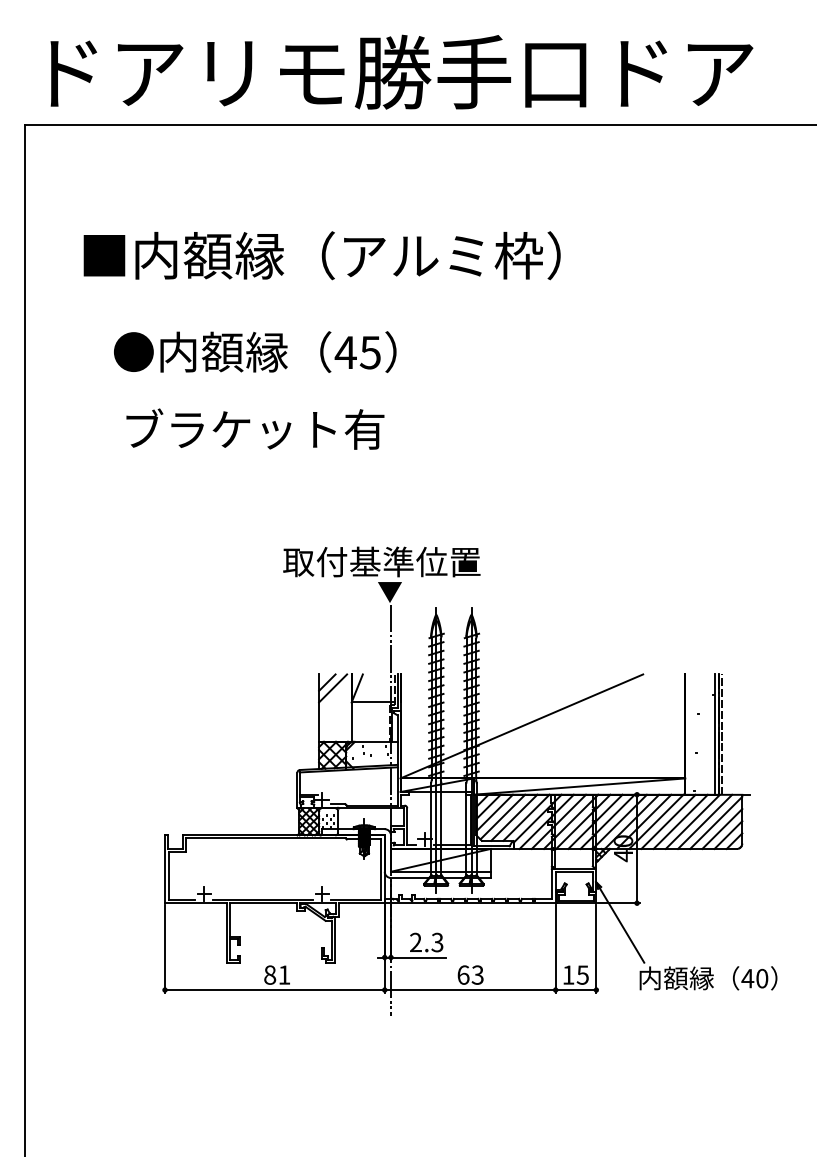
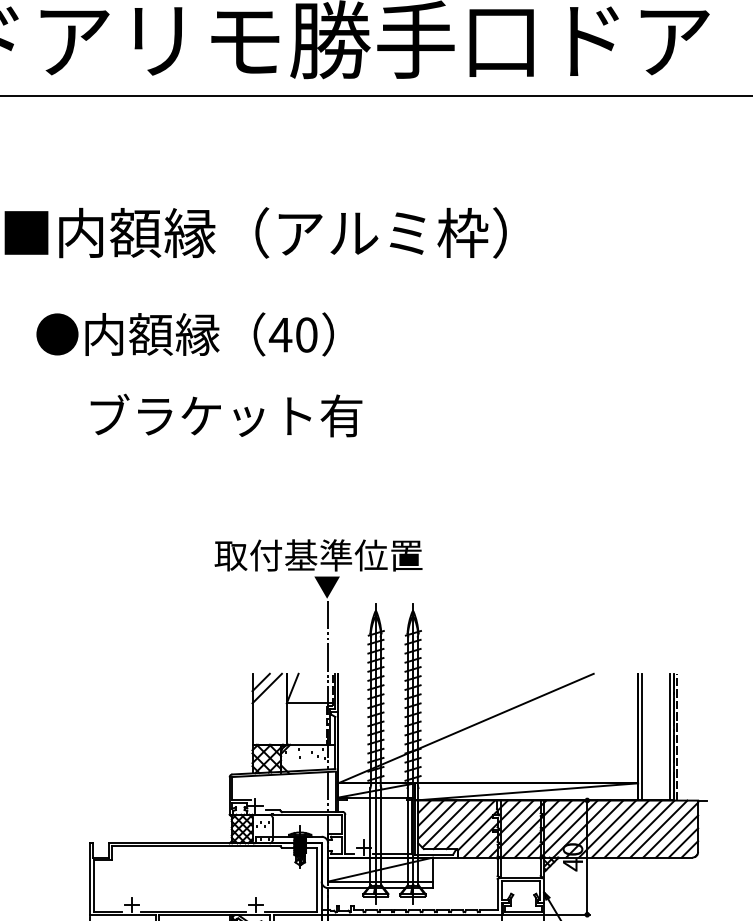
text: (369, 352) -> (305, 334), 45 -> 40
text: (255, 428) -> (226, 414), moved
line: (689, 734) -> (642, 737), added

